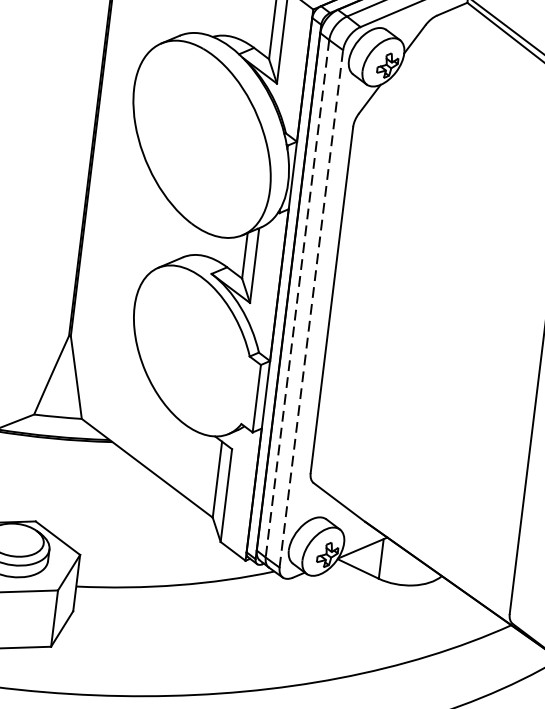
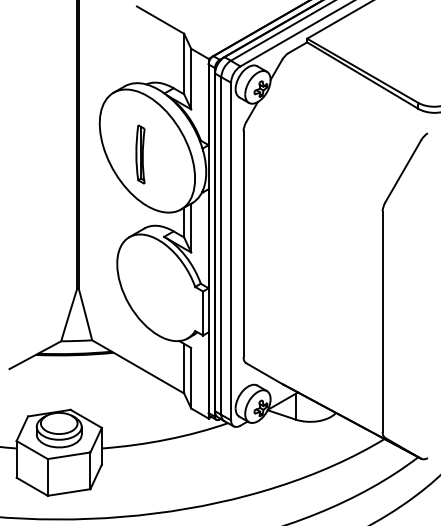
part: (190, 143) -> (140, 154), added
line: (297, 299) -> (221, 246), dashed -> solid
line: (312, 309) -> (231, 251), dashed -> solid

